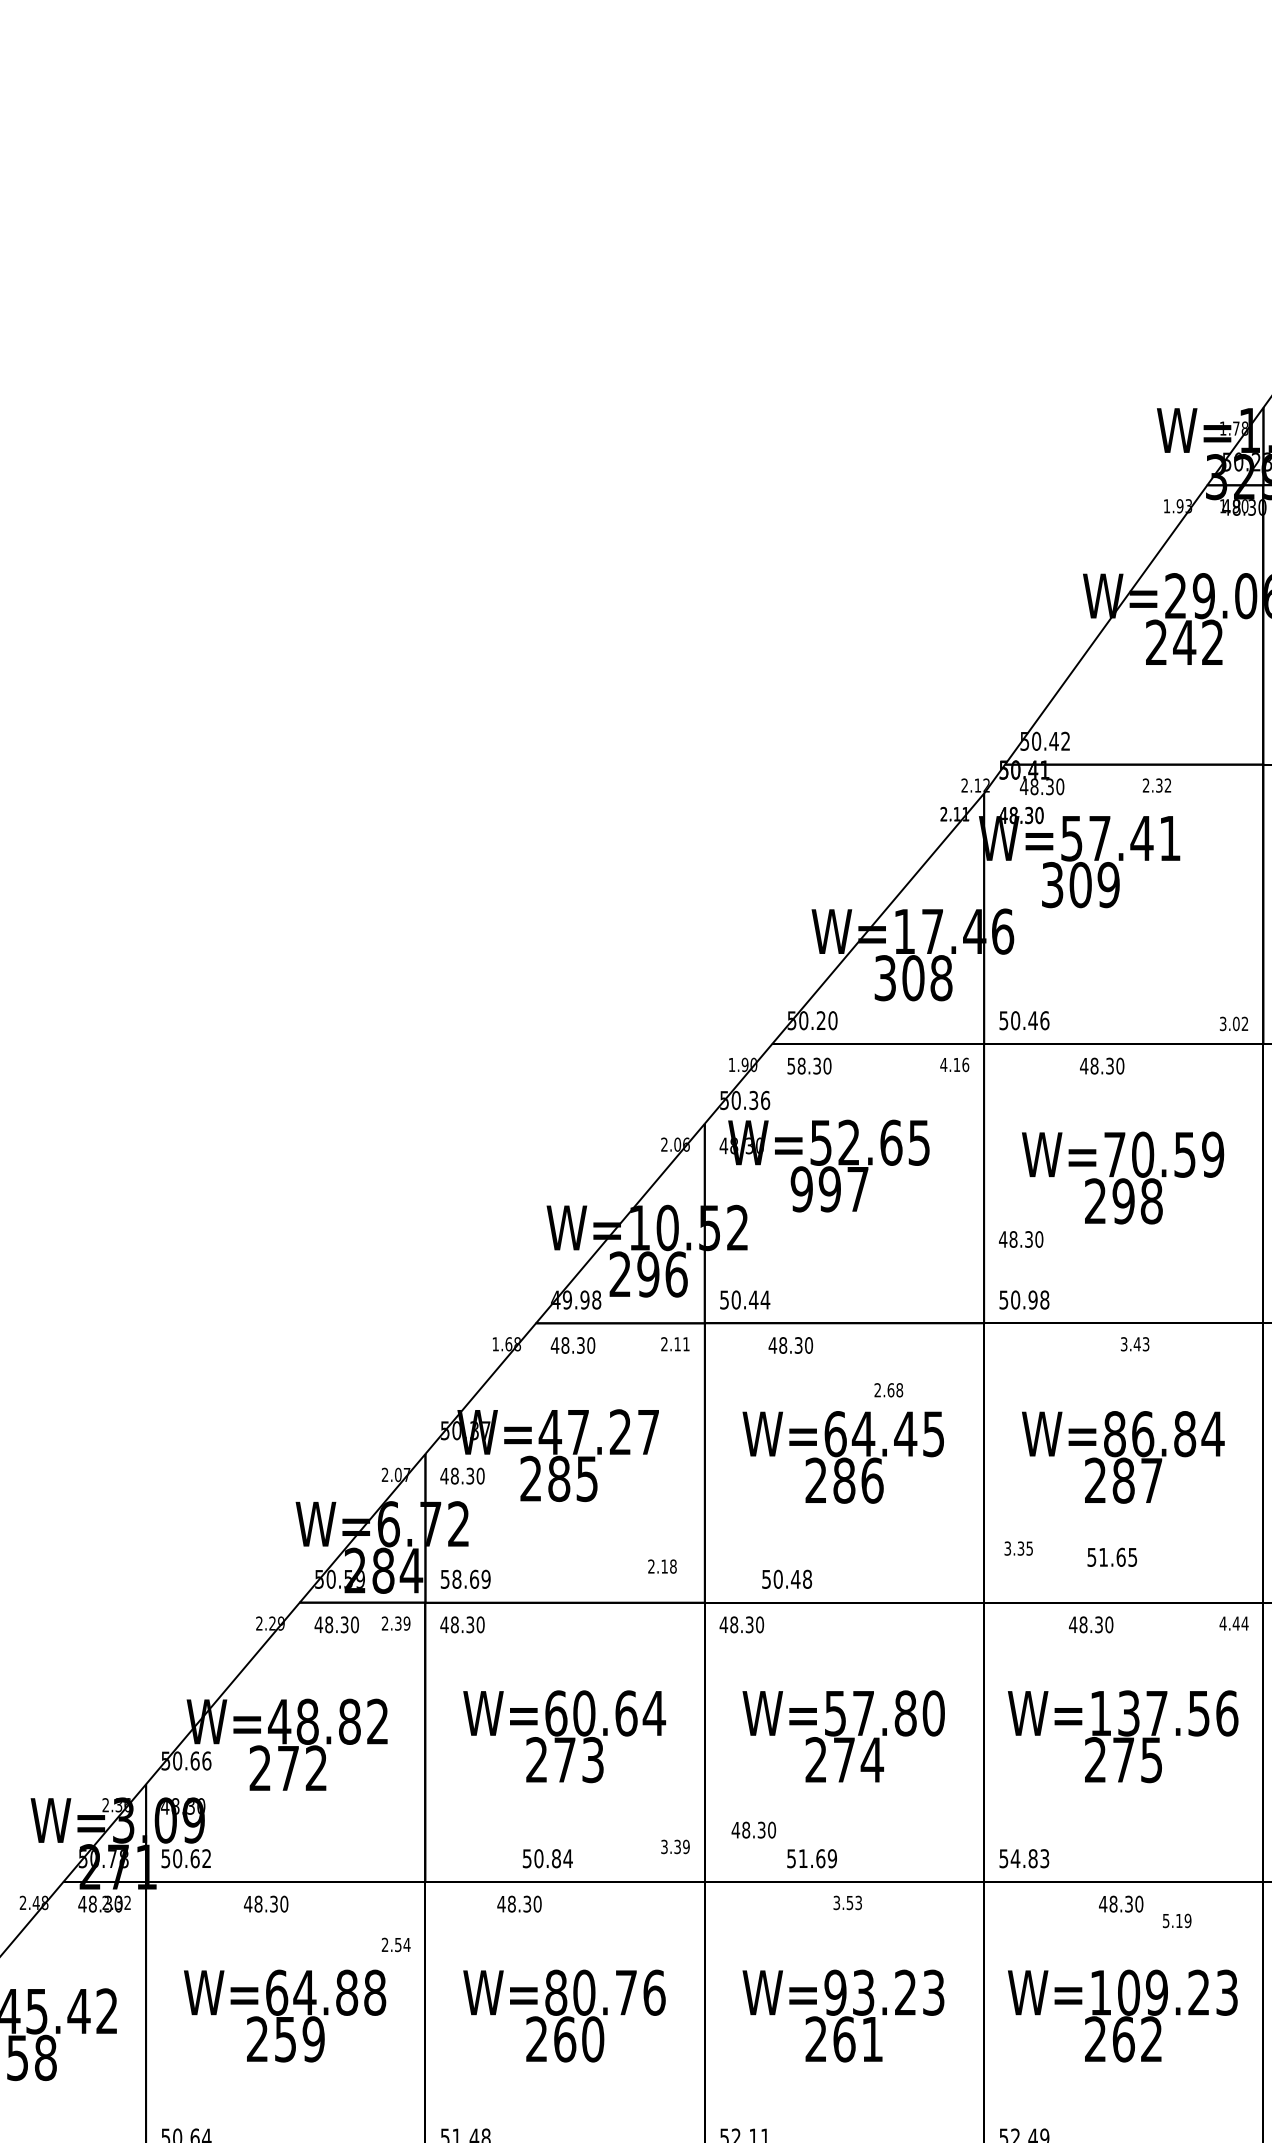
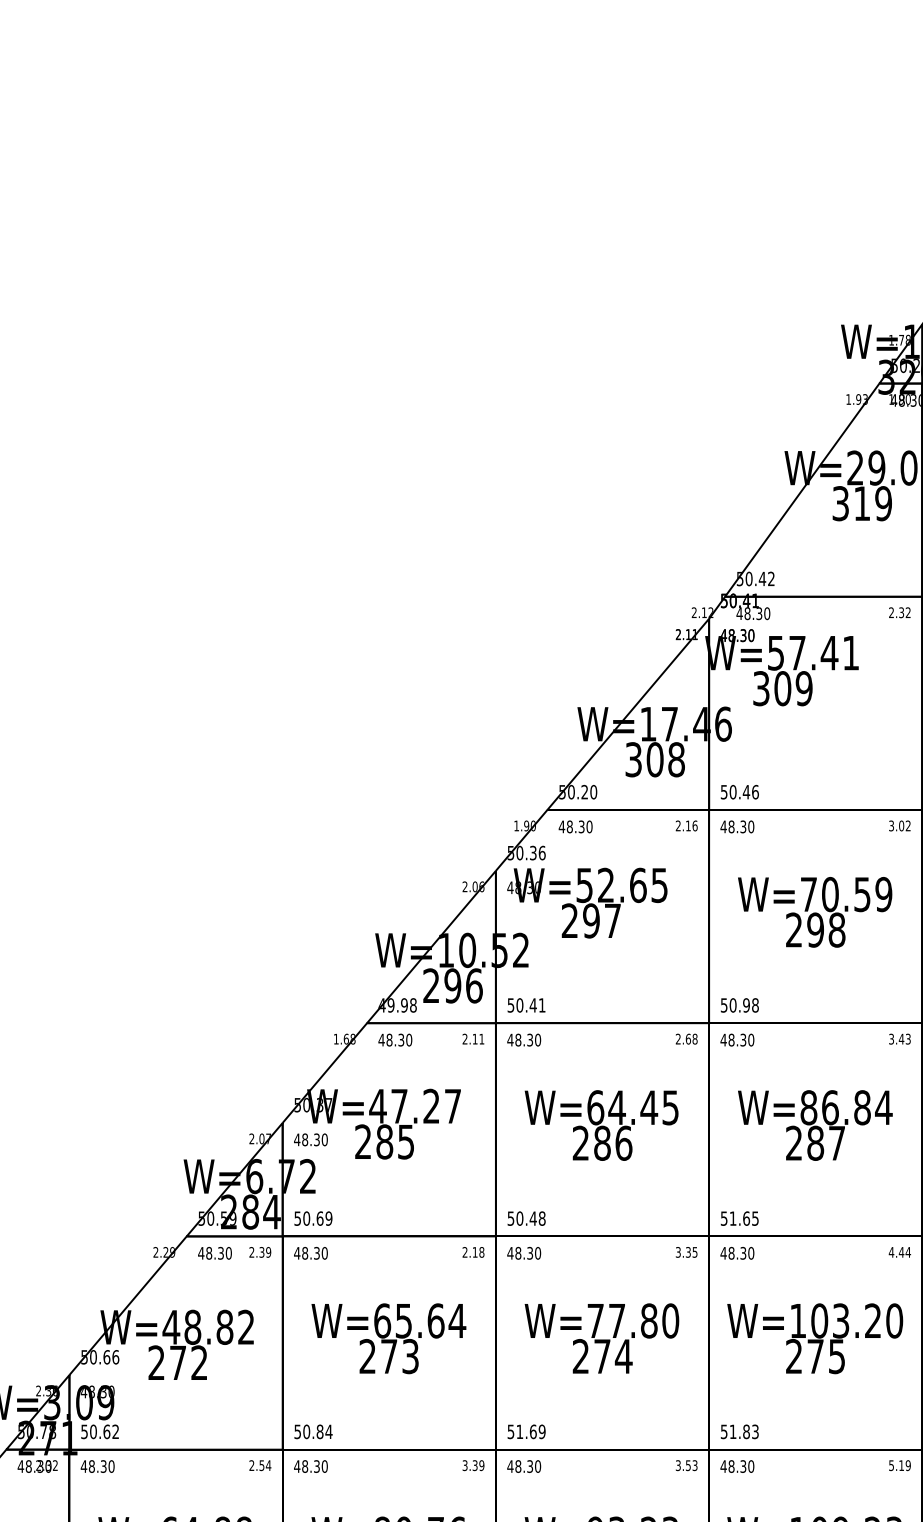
text: (1184, 642) -> (862, 503), 242 -> 319
text: (1156, 785) -> (899, 612), moved
text: (1233, 1023) -> (899, 825), moved
text: (943, 1064) -> (678, 825), 4.16 -> 2.16
text: (1102, 1065) -> (737, 826), moved
text: (791, 1066) -> (562, 827), 58.30 -> 48.30
text: (801, 1189) -> (569, 921), 997 -> 297
text: (1021, 1239) -> (737, 1040), moved
text: (765, 1299) -> (542, 1005), 50.44 -> 50.41
text: (1135, 1344) -> (900, 1039), moved
text: (790, 1345) -> (523, 1040), moved
text: (888, 1390) -> (686, 1039), moved
text: (1018, 1548) -> (686, 1252), moved
text: (1111, 1556) -> (739, 1217), moved
text: (662, 1566) -> (473, 1252), moved
text: (787, 1578) -> (526, 1217), moved
text: (456, 1579) -> (306, 1218), 58.69 -> 50.69
text: (1091, 1624) -> (737, 1253), moved
text: (584, 1713) -> (404, 1321), W=60.64 -> W=65.64
text: (835, 1713) -> (595, 1321), W=57.80 -> W=77.80
text: (1178, 1713) -> (857, 1321), W=137.56 -> W=103.20
text: (753, 1829) -> (523, 1466), moved
text: (675, 1846) -> (473, 1465), moved
text: (547, 1858) -> (313, 1431), moved
text: (811, 1858) -> (526, 1431), moved
text: (1015, 1858) -> (733, 1431), 54.83 -> 51.83
text: (847, 1902) -> (686, 1465), moved
text: (266, 1903) -> (97, 1466), moved
text: (519, 1903) -> (310, 1466), moved
text: (1121, 1903) -> (737, 1466), moved
text: (1177, 1920) -> (900, 1465), moved
text: (395, 1944) -> (259, 1465), moved

